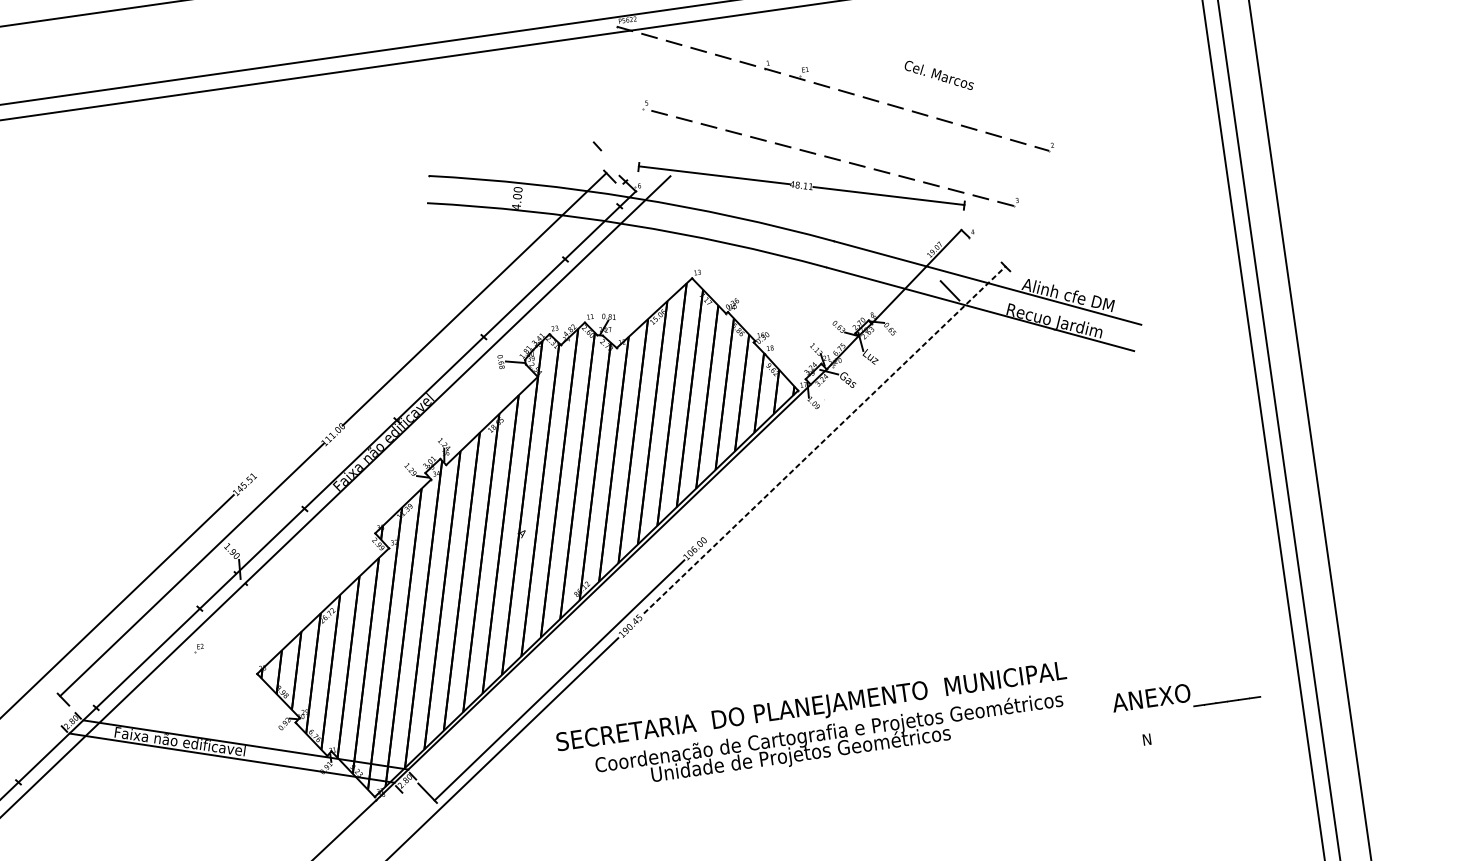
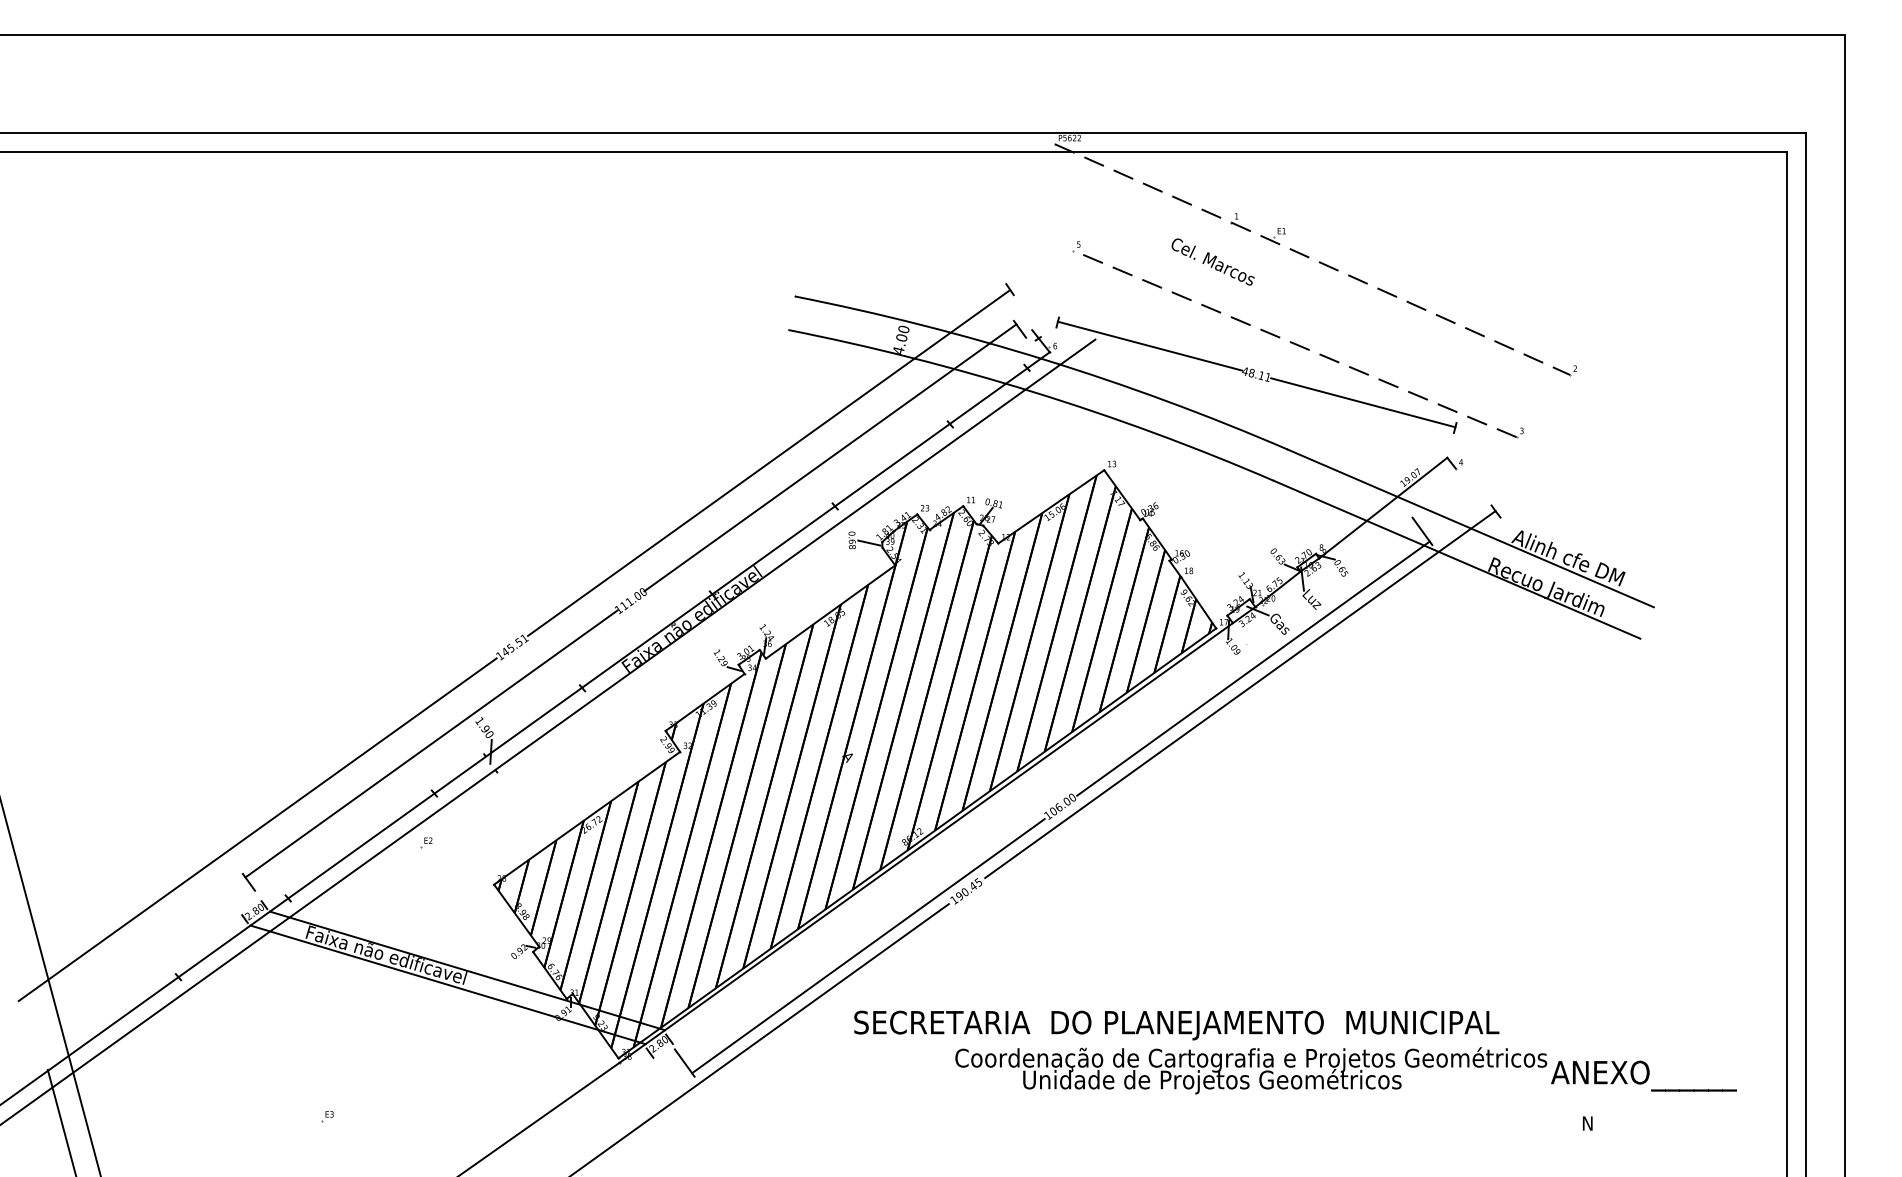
text: (938, 75) -> (1212, 261), moved
line: (426, 309) -> (768, 462), added
line: (832, 418) -> (1253, 668), added
line: (824, 440) -> (1240, 694), dashed -> solid
text: (830, 741) -> (1251, 1070), moved

